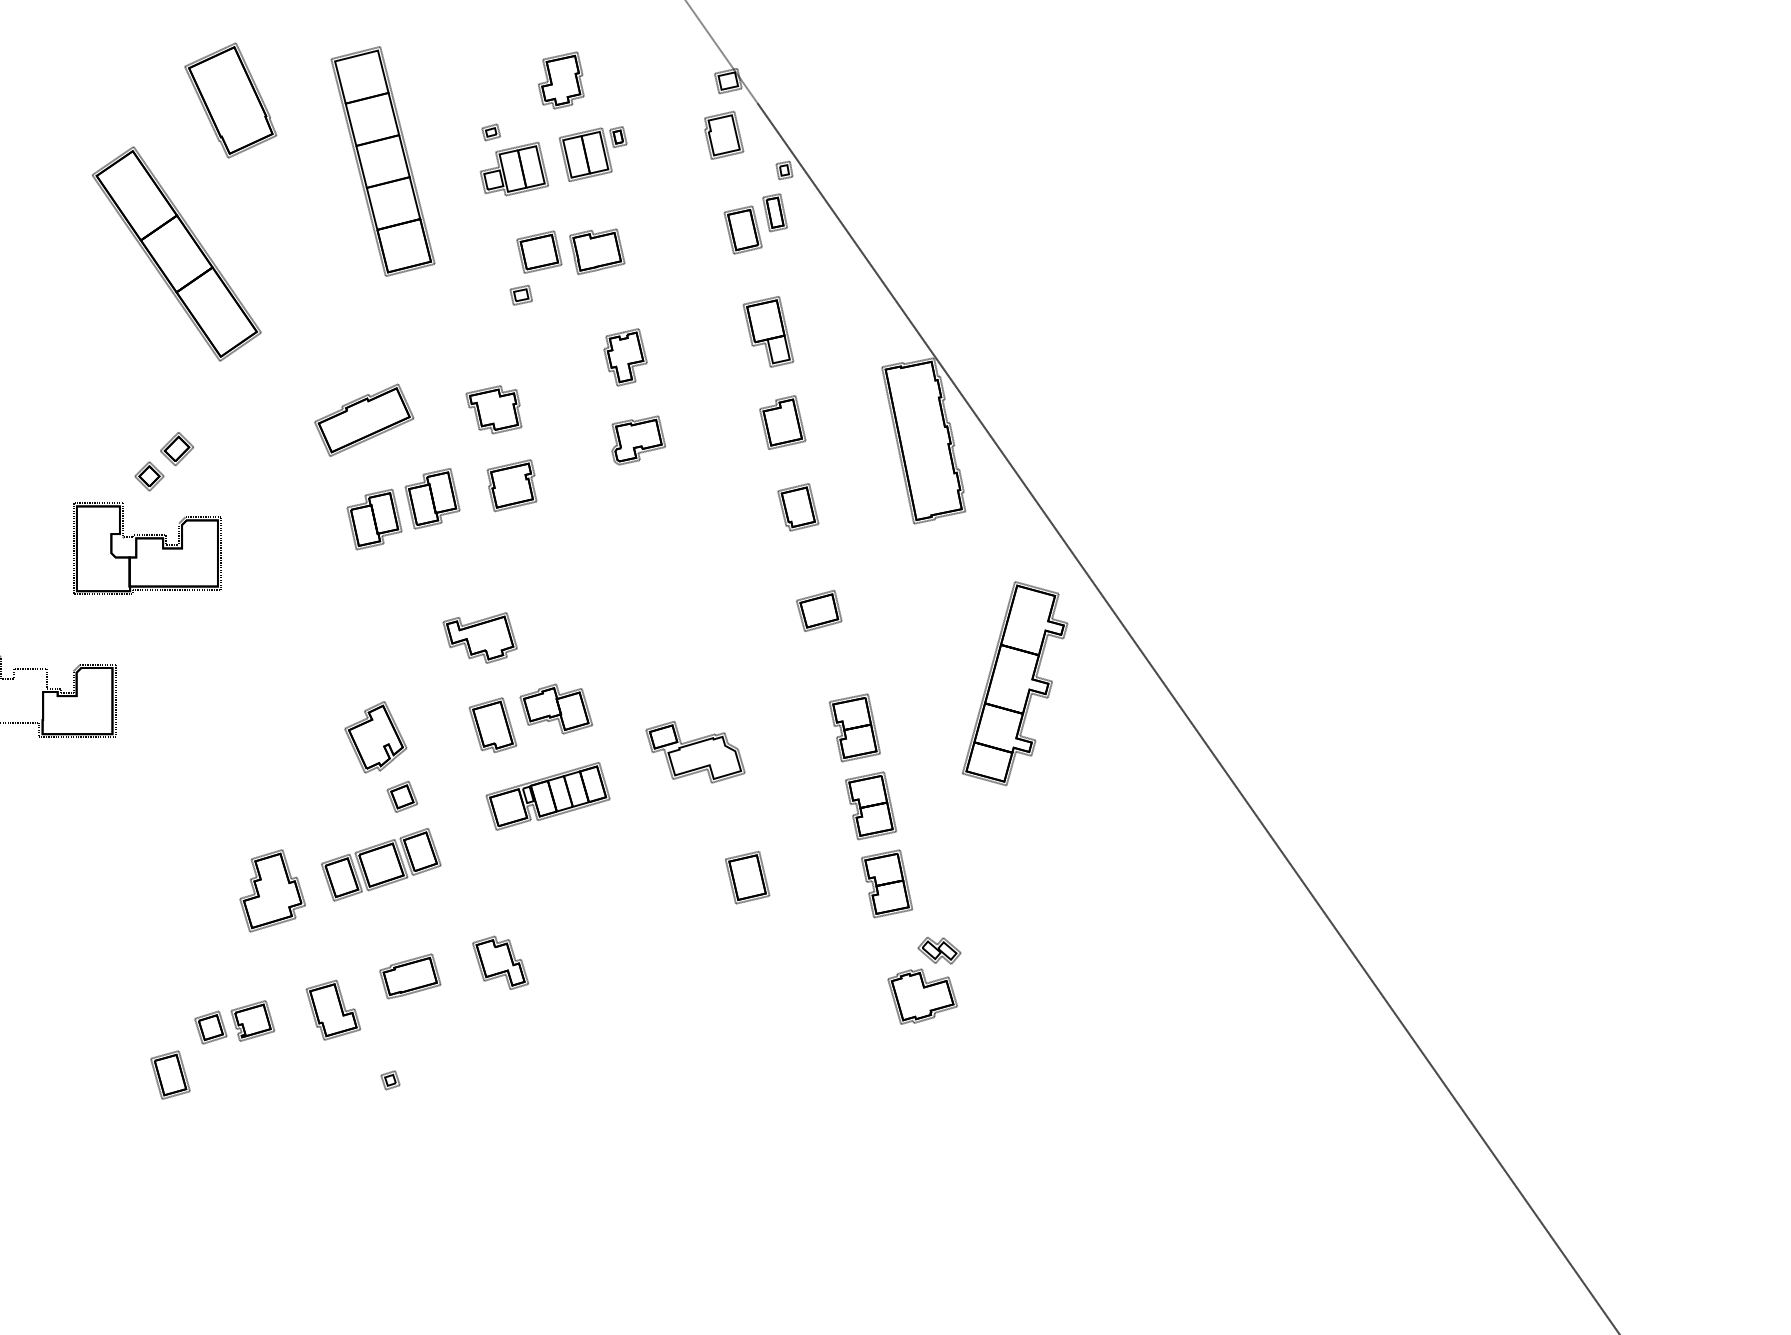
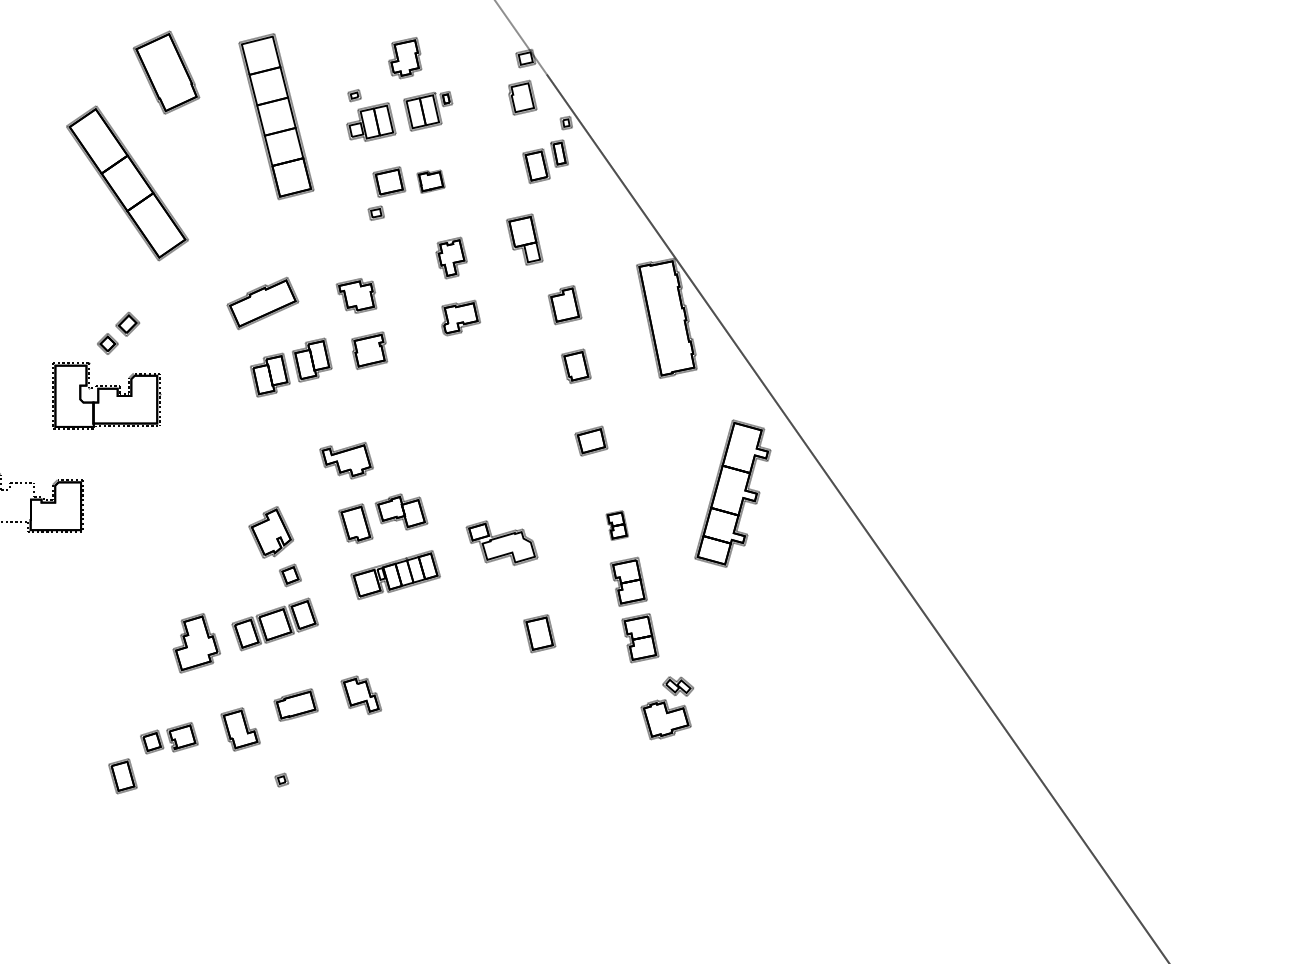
part: (596, 251) -> (430, 181), size x0.7
part: (768, 331) -> (524, 239), moved
part: (855, 727) -> (617, 525), size x0.6

